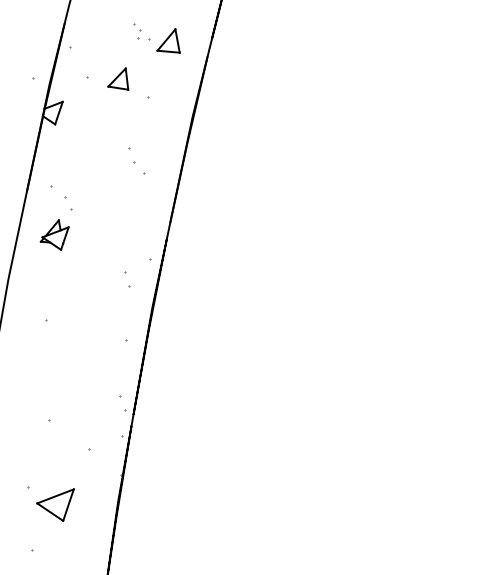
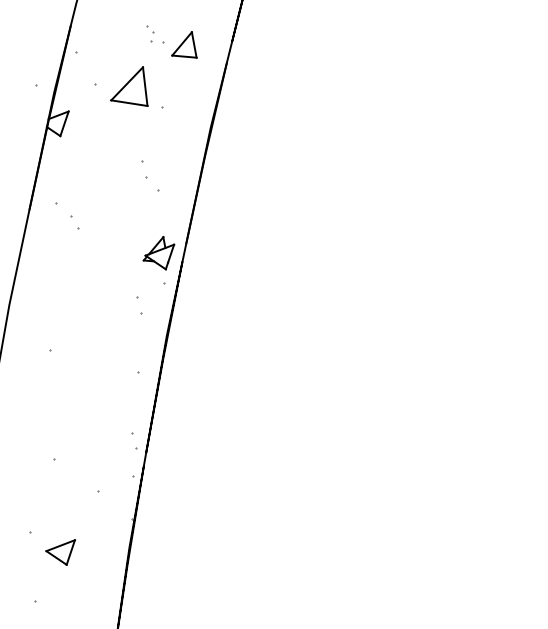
part: (118, 79) -> (129, 86), size x1.67
part: (54, 235) -> (158, 253), moved
part: (55, 505) -> (60, 552), size x0.71

